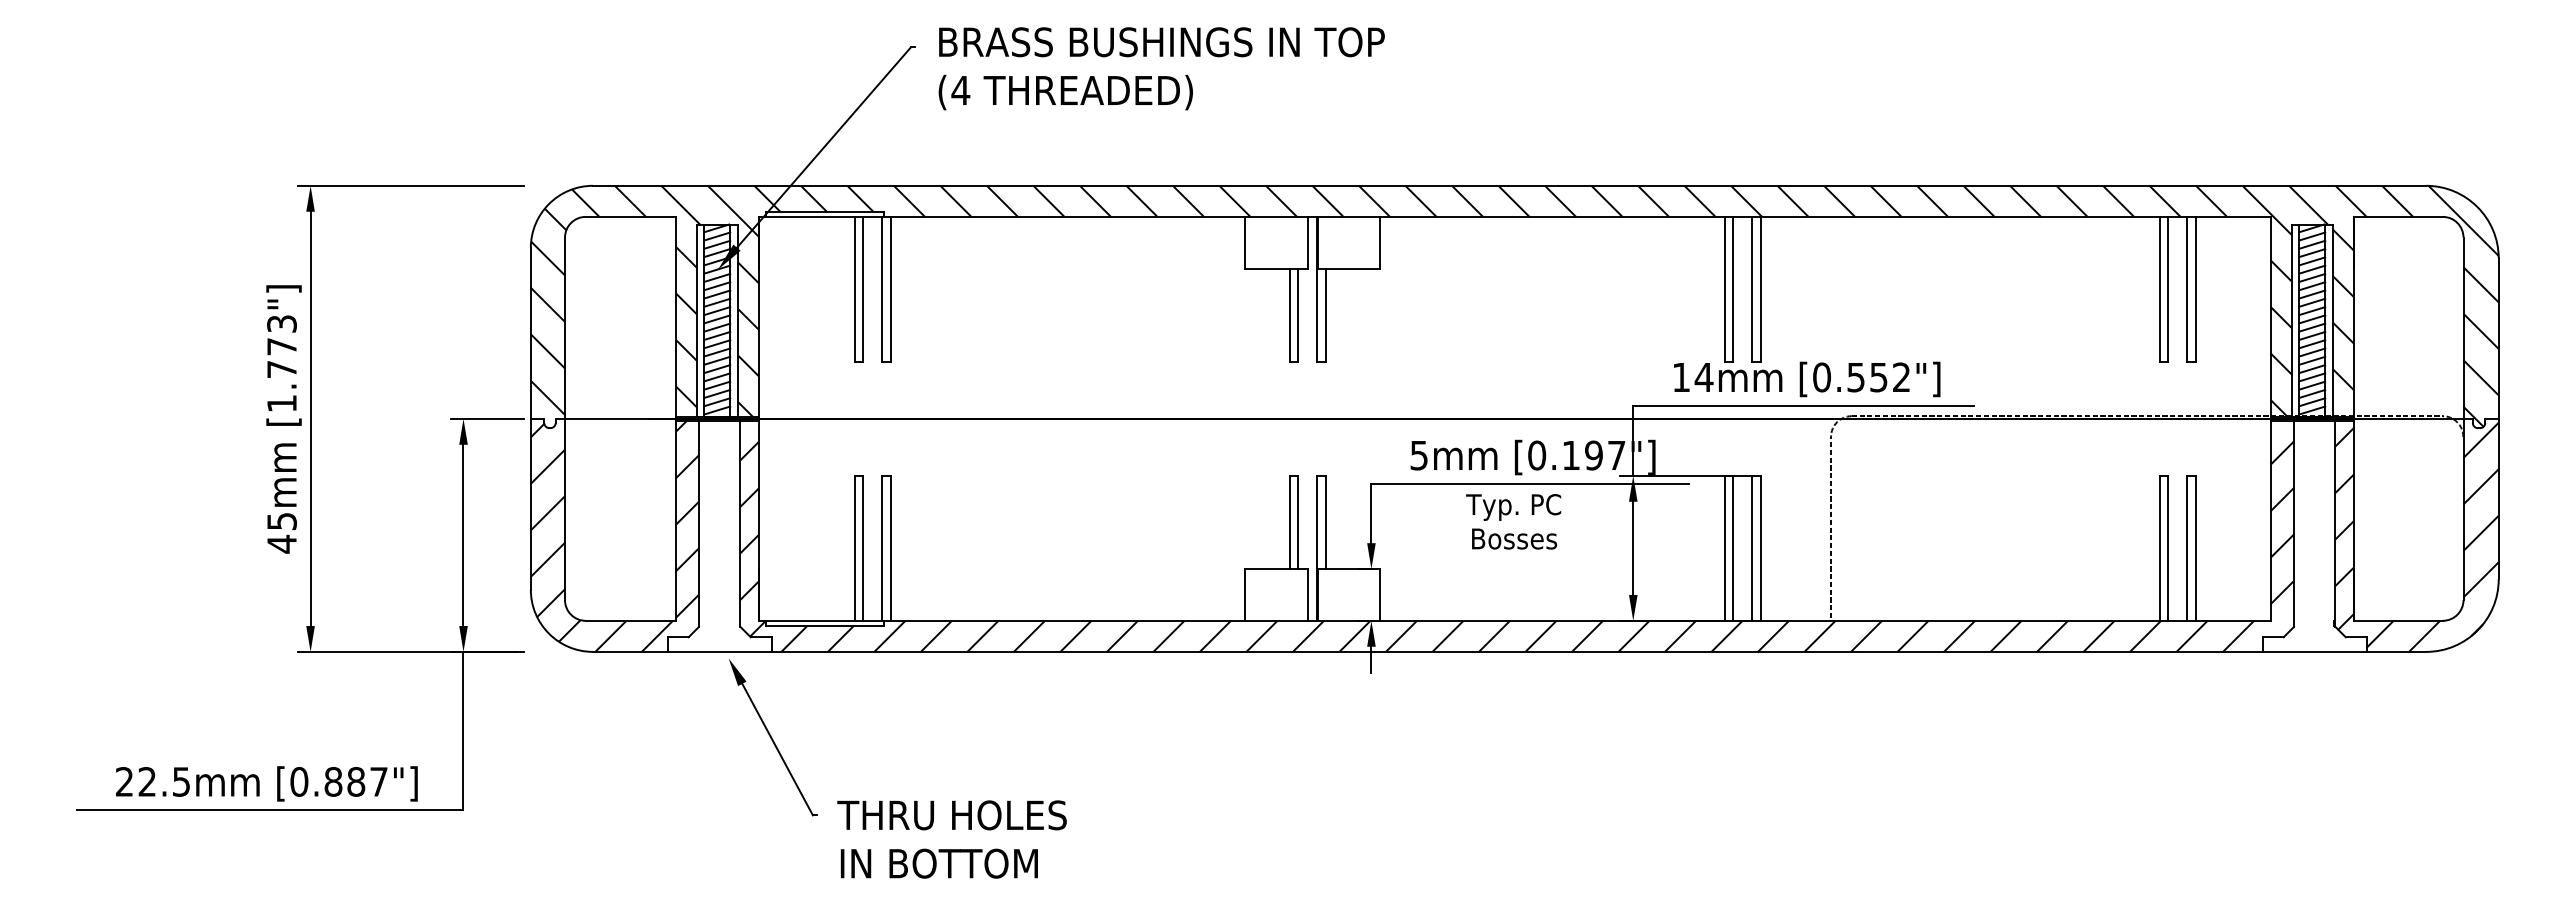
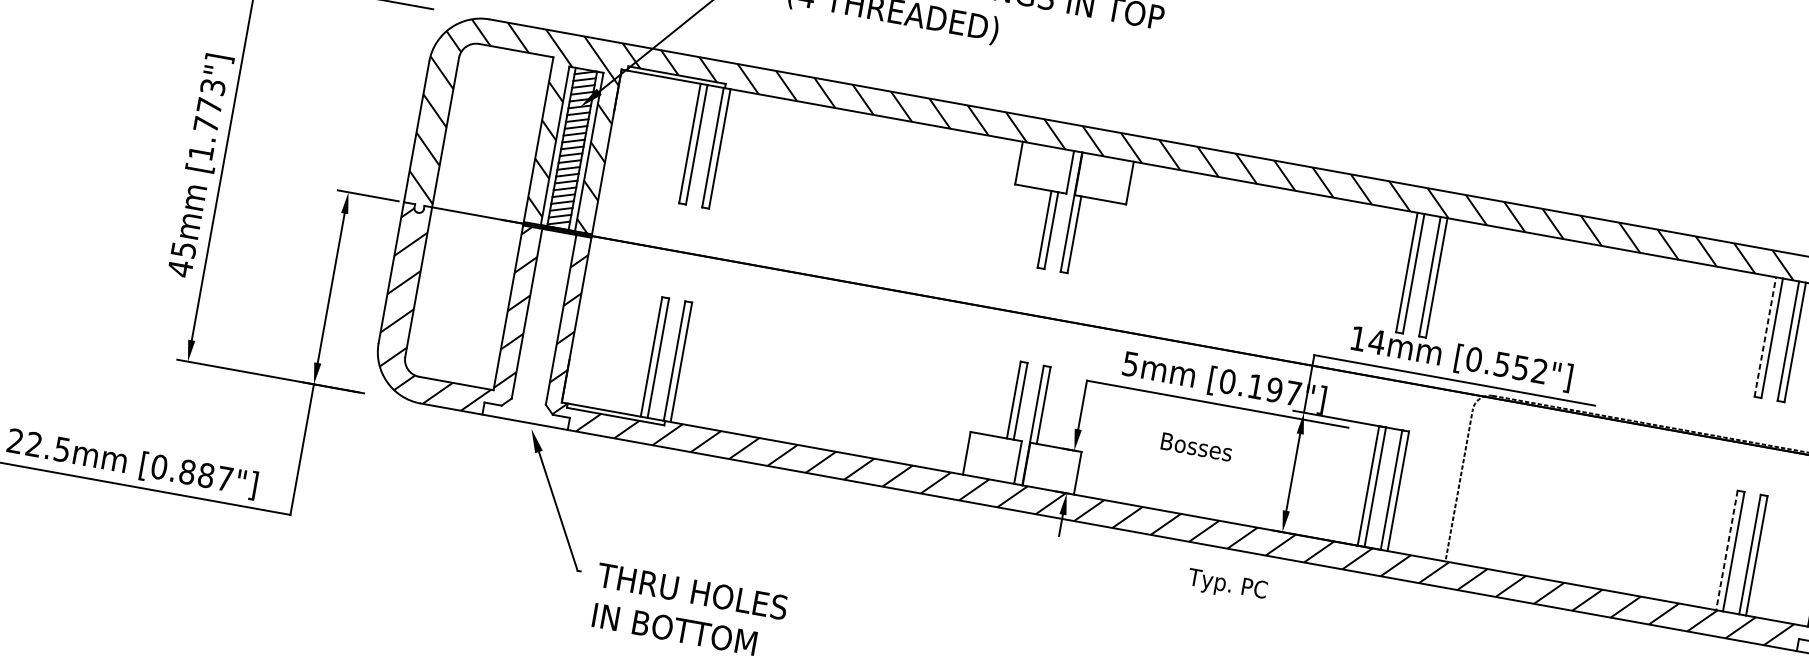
line: (2159, 289) -> (1765, 337), solid -> dashed
text: (1513, 507) -> (1227, 585), moved
line: (2159, 548) -> (1726, 550), solid -> dashed

